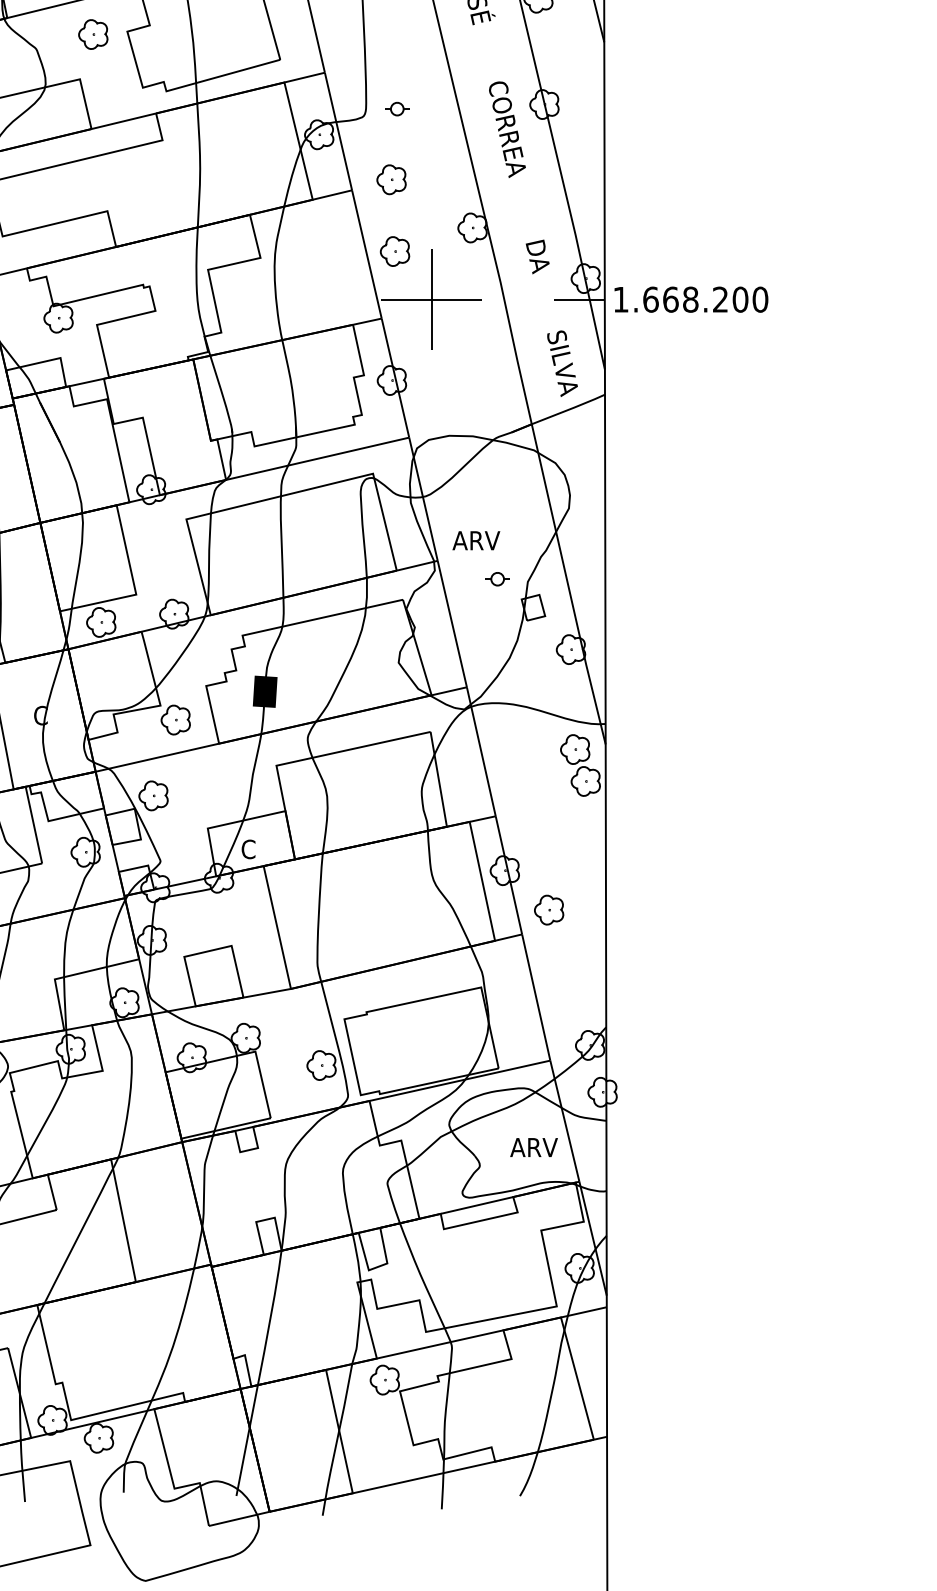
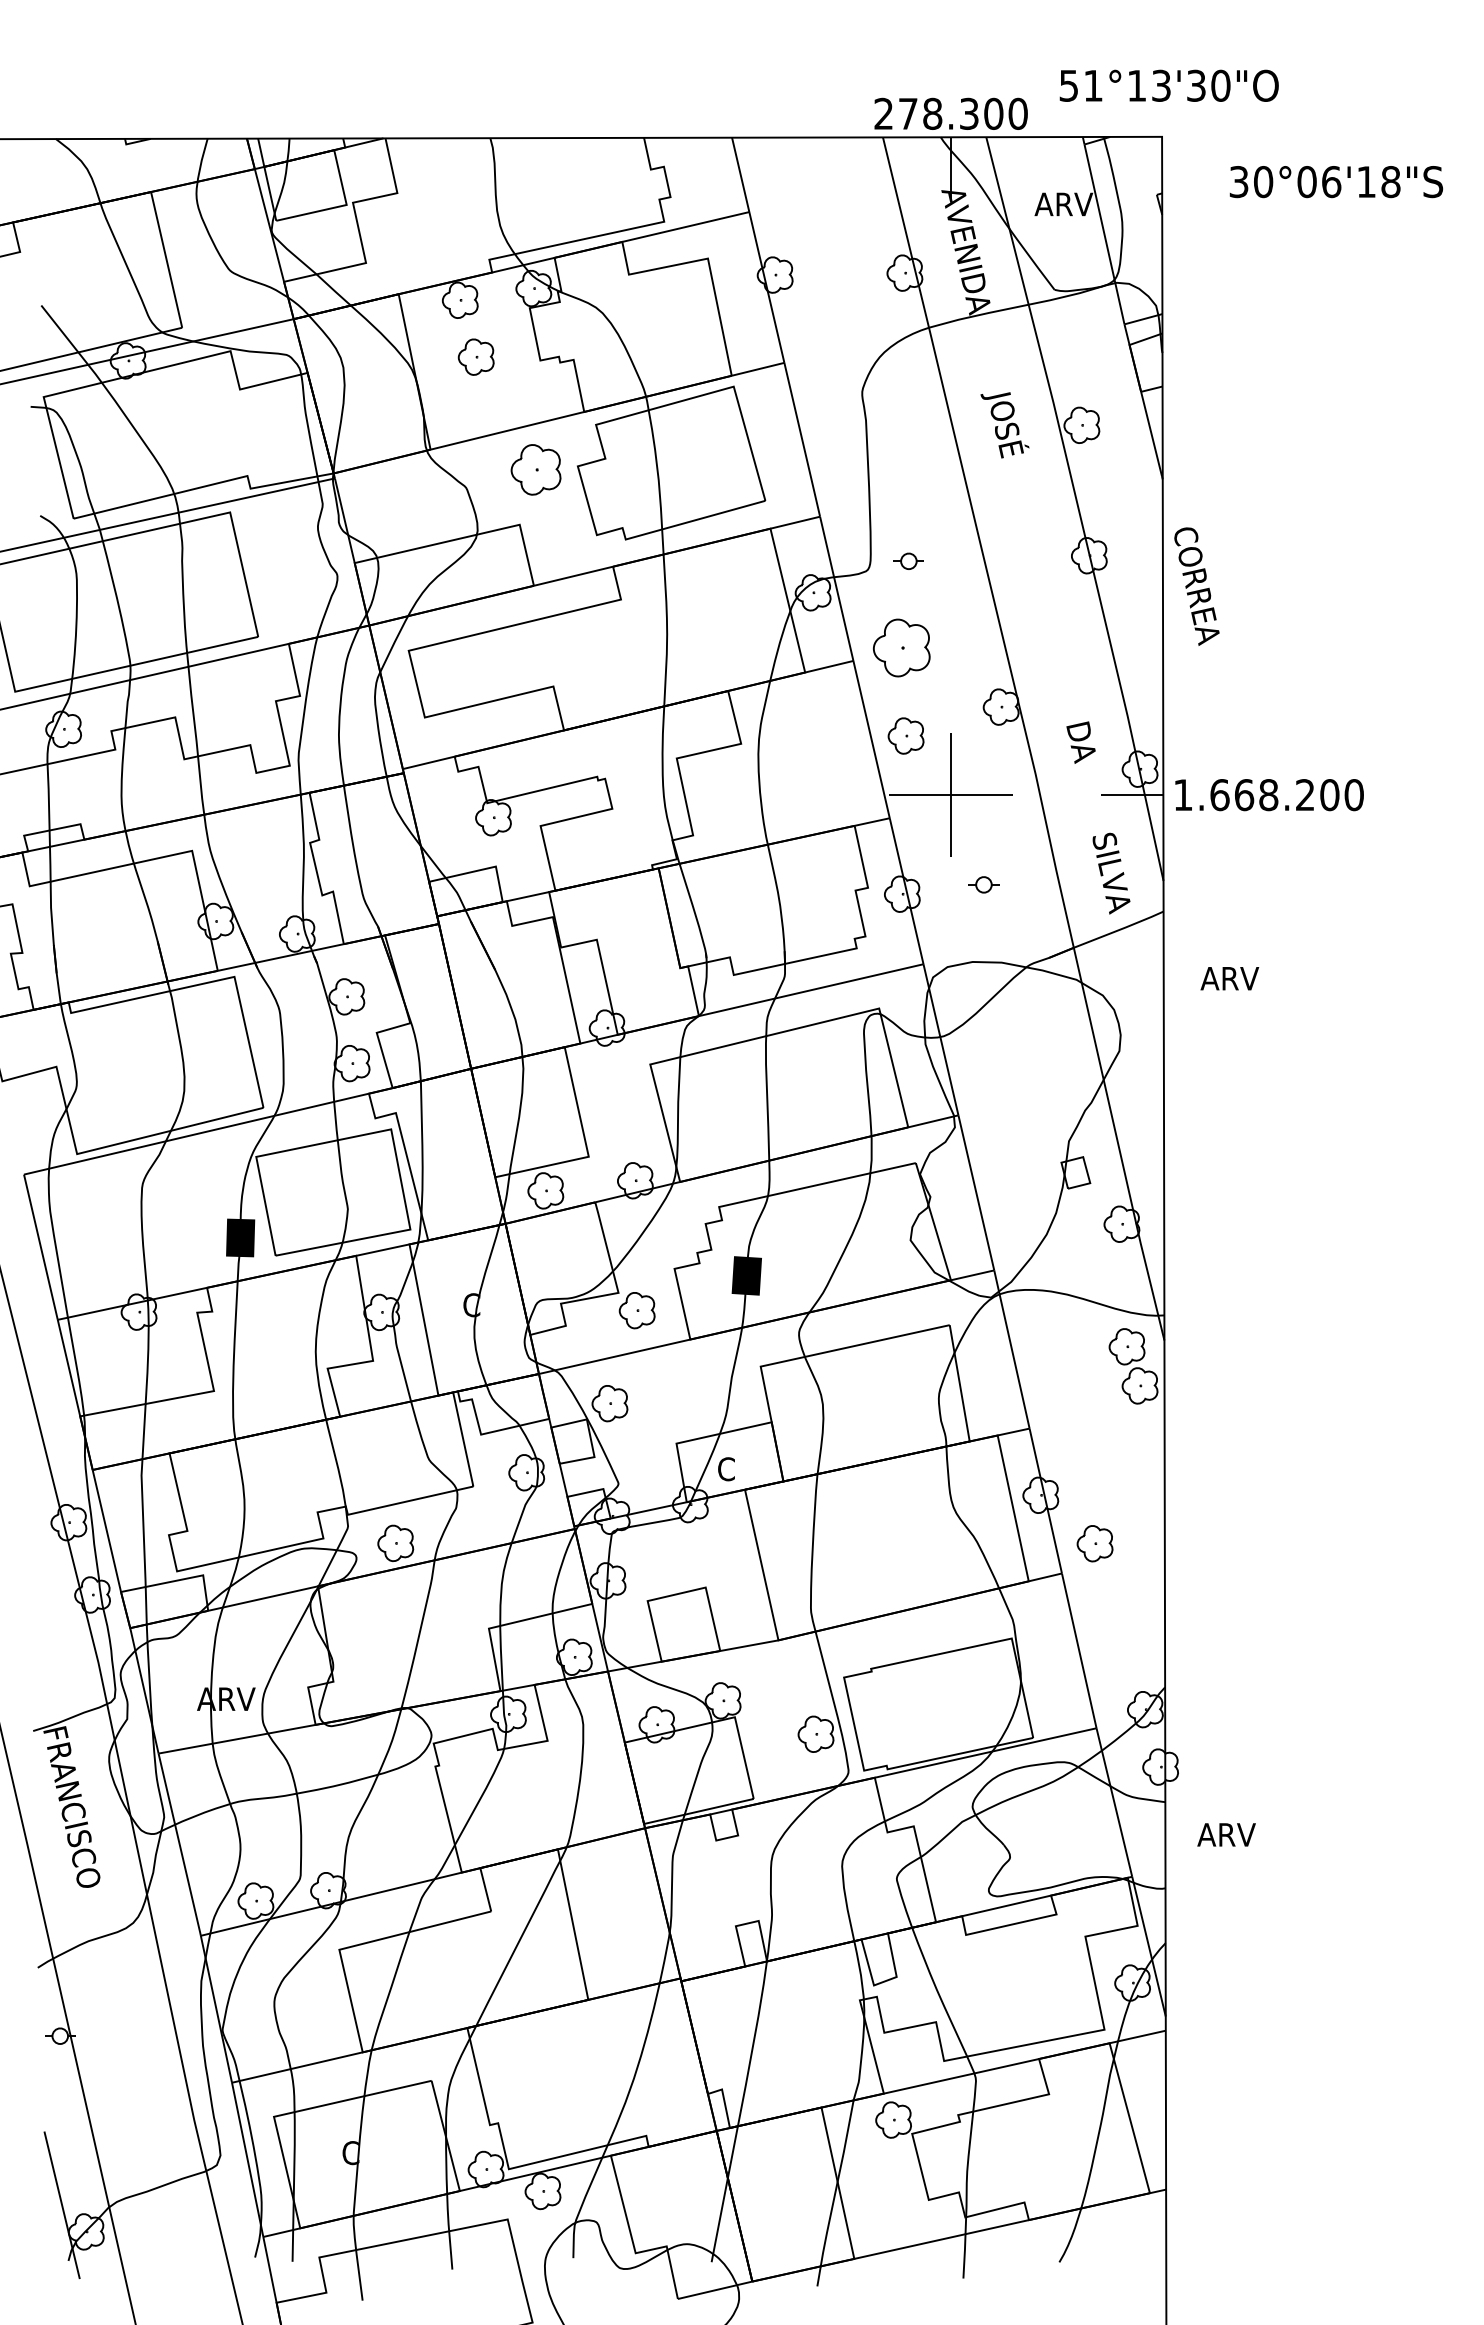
part: (92, 34) -> (535, 469), size x1.4
text: (507, 129) -> (1196, 586), moved
part: (391, 179) -> (901, 647), size x1.6
text: (476, 540) -> (1229, 978), moved
part: (497, 578) -> (983, 884), moved
text: (533, 1147) -> (1226, 1834), moved

